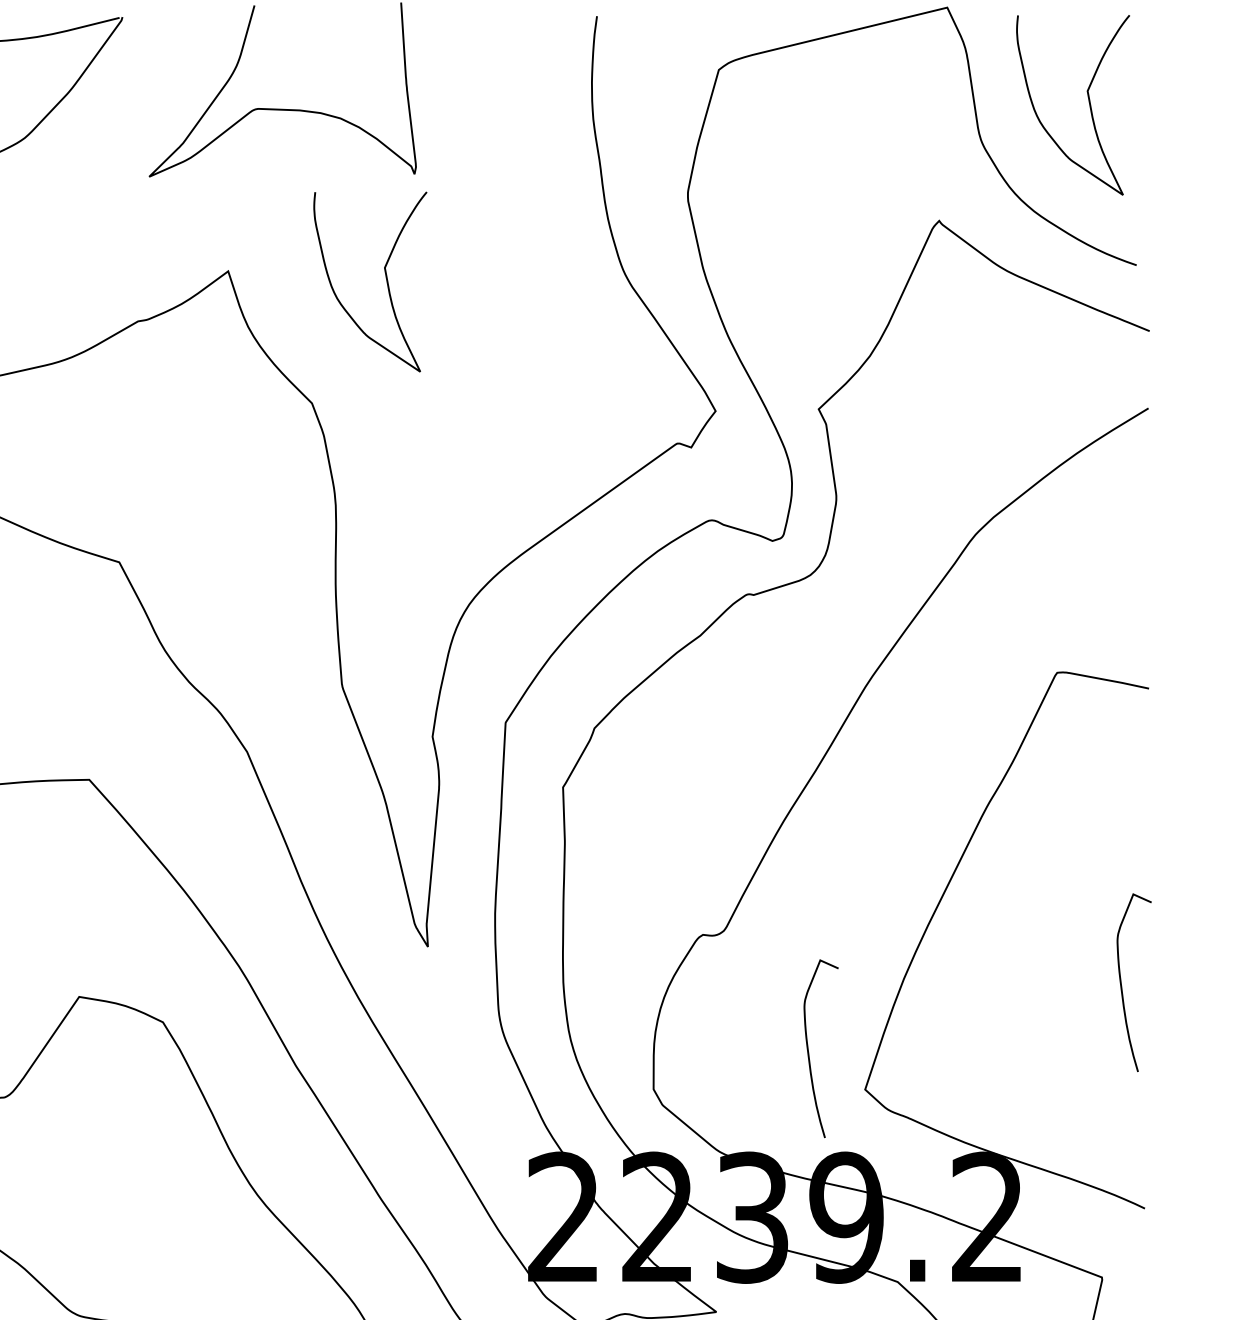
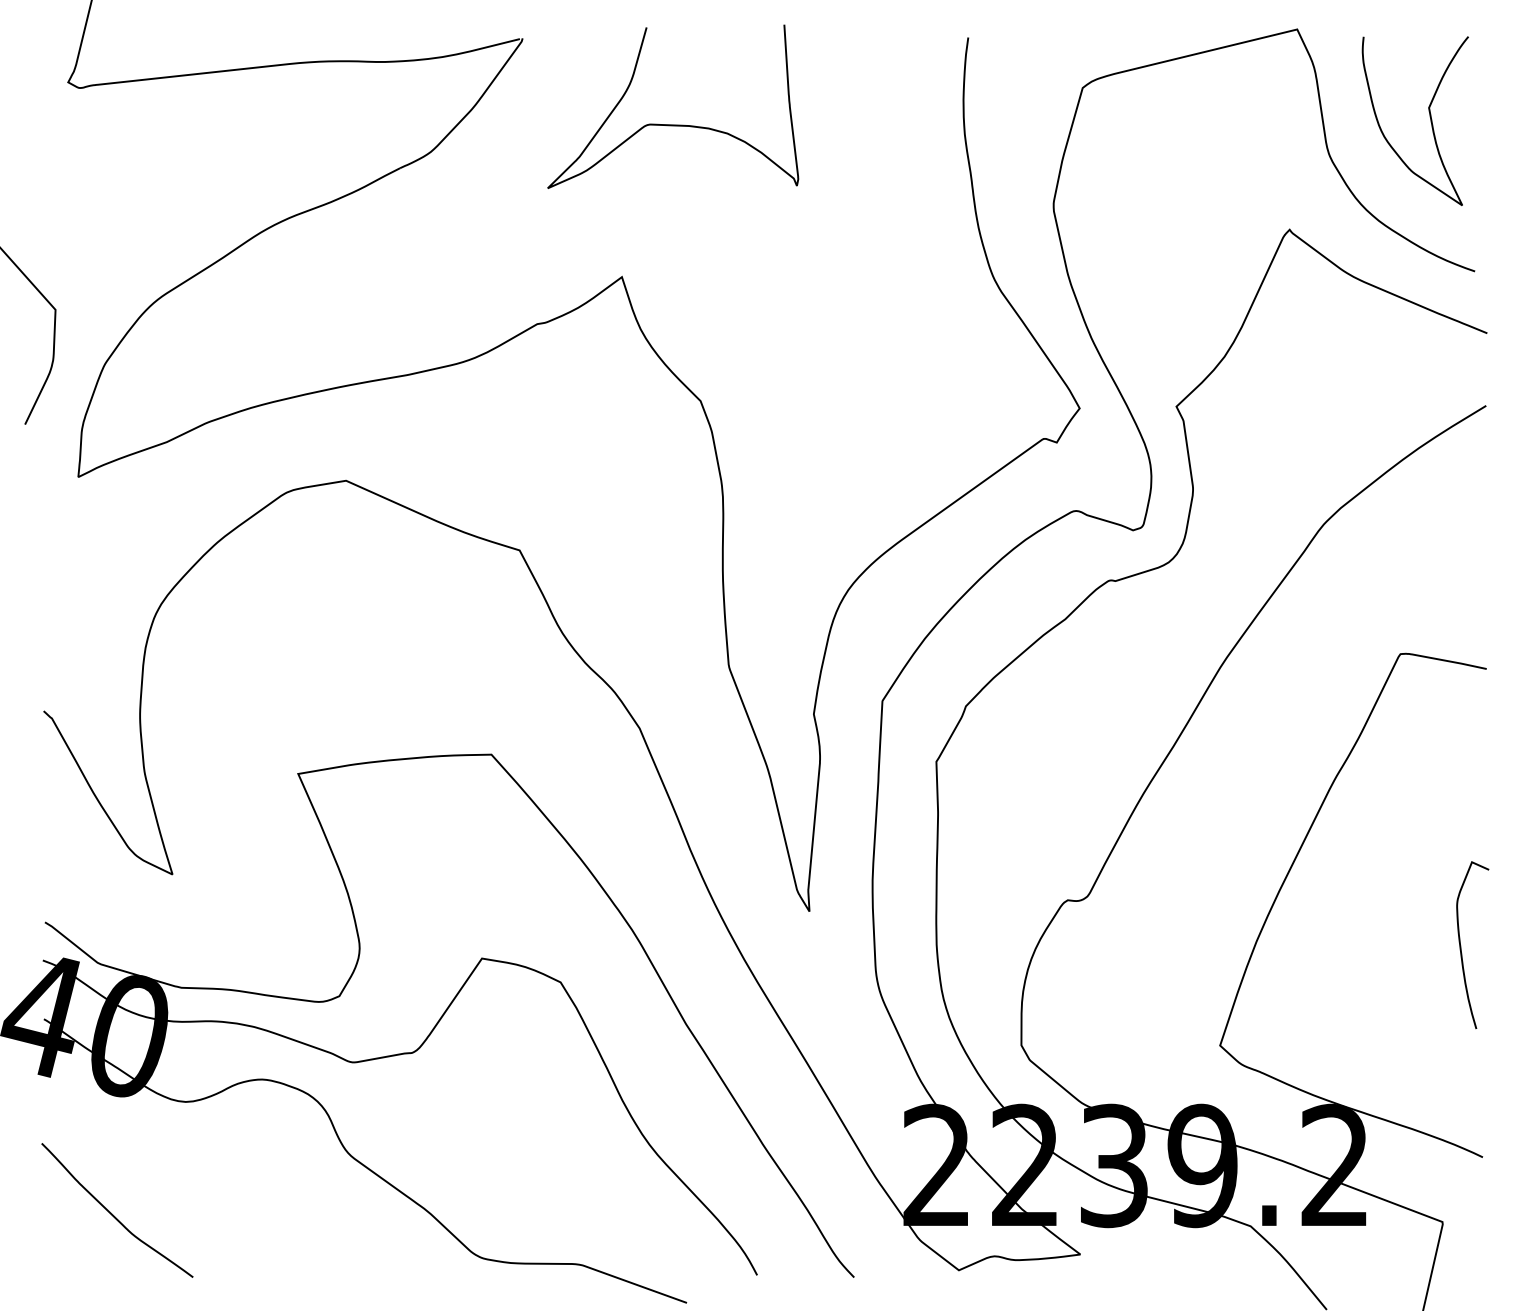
curve: (385, 277) -> (769, 282), removed
curve: (809, 1049) -> (1167, 1007), removed

